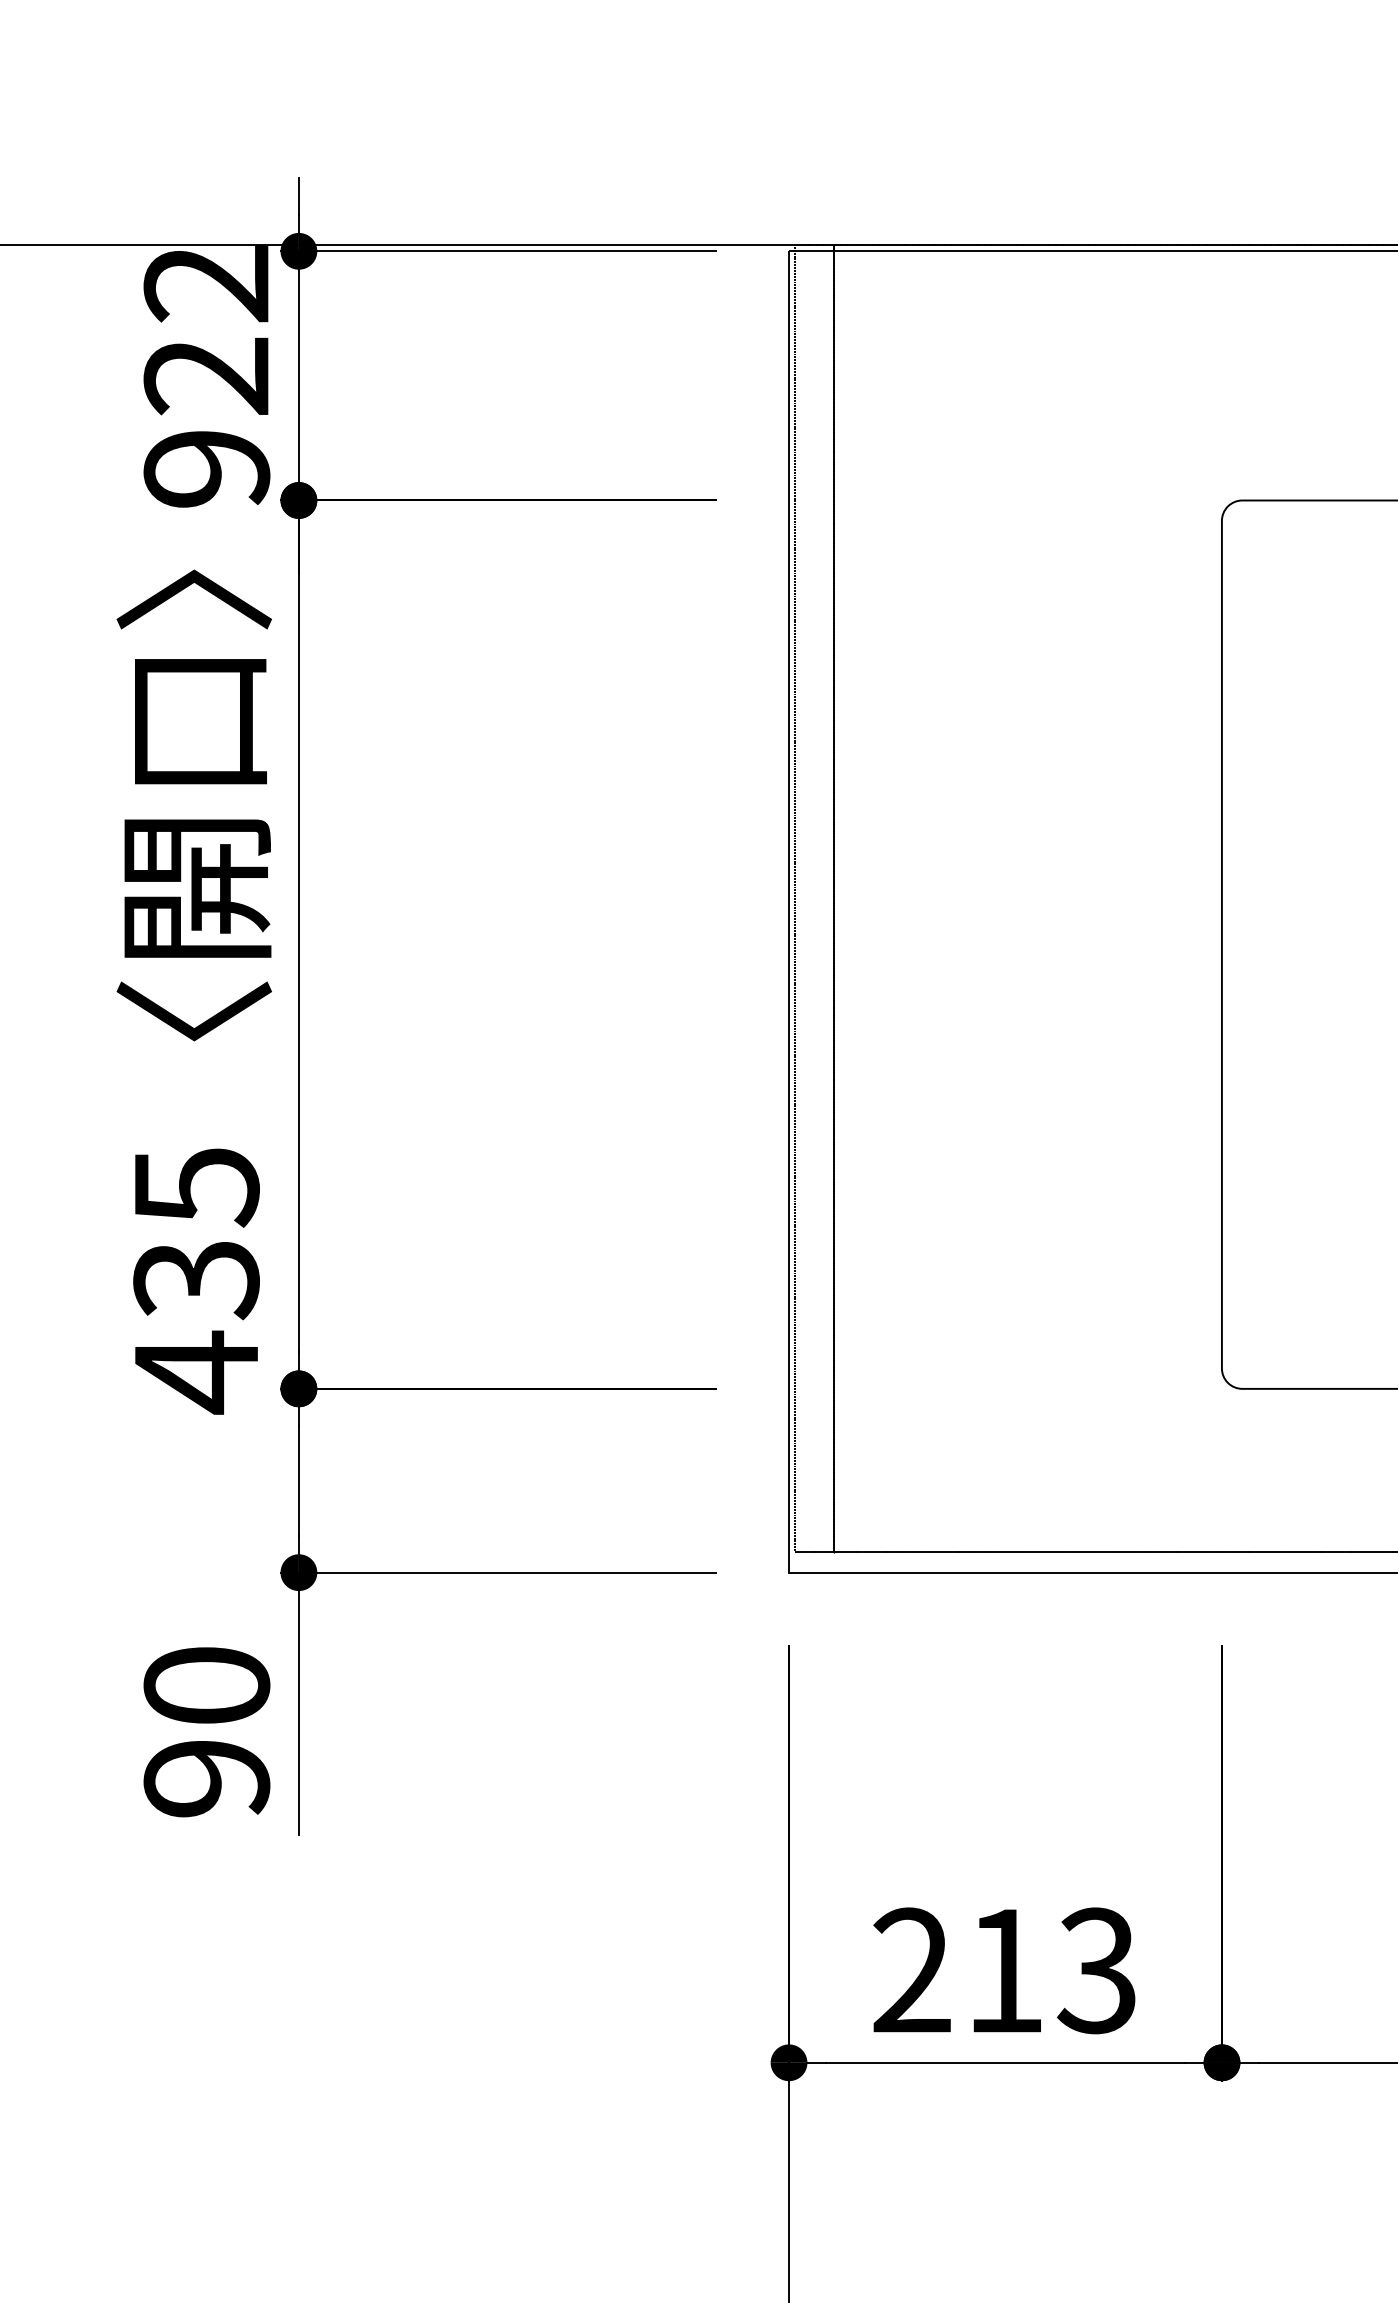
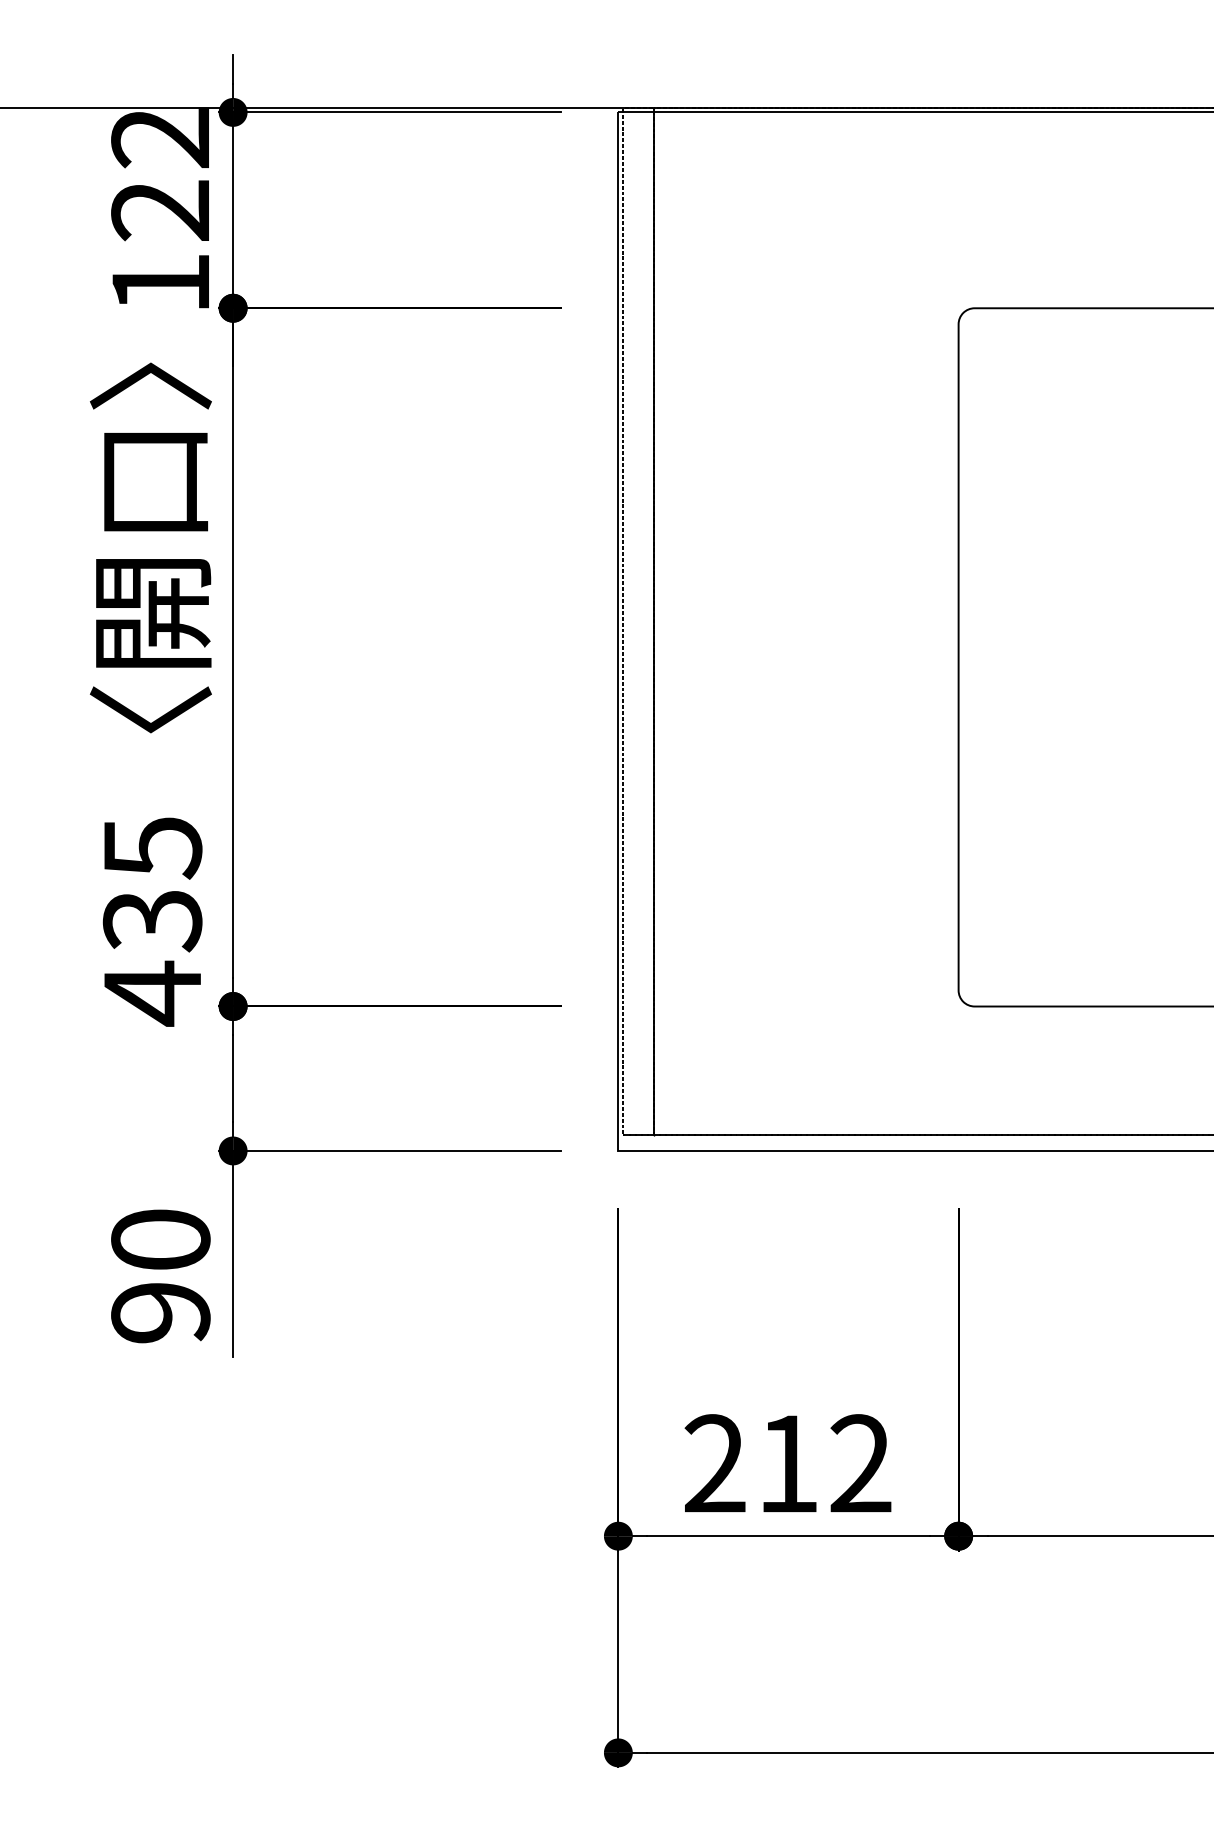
text: (206, 468) -> (160, 283), 922 -> 122
text: (1097, 1970) -> (860, 1463), 213 -> 212

